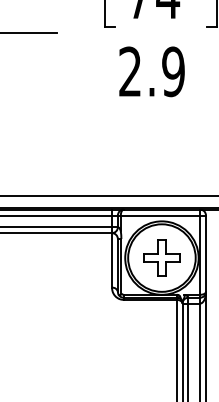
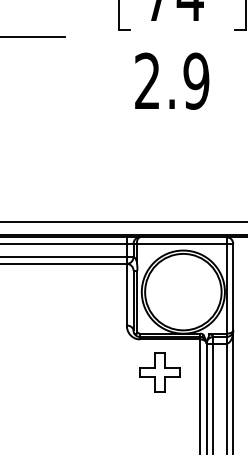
part: (161, 257) -> (159, 371), moved

